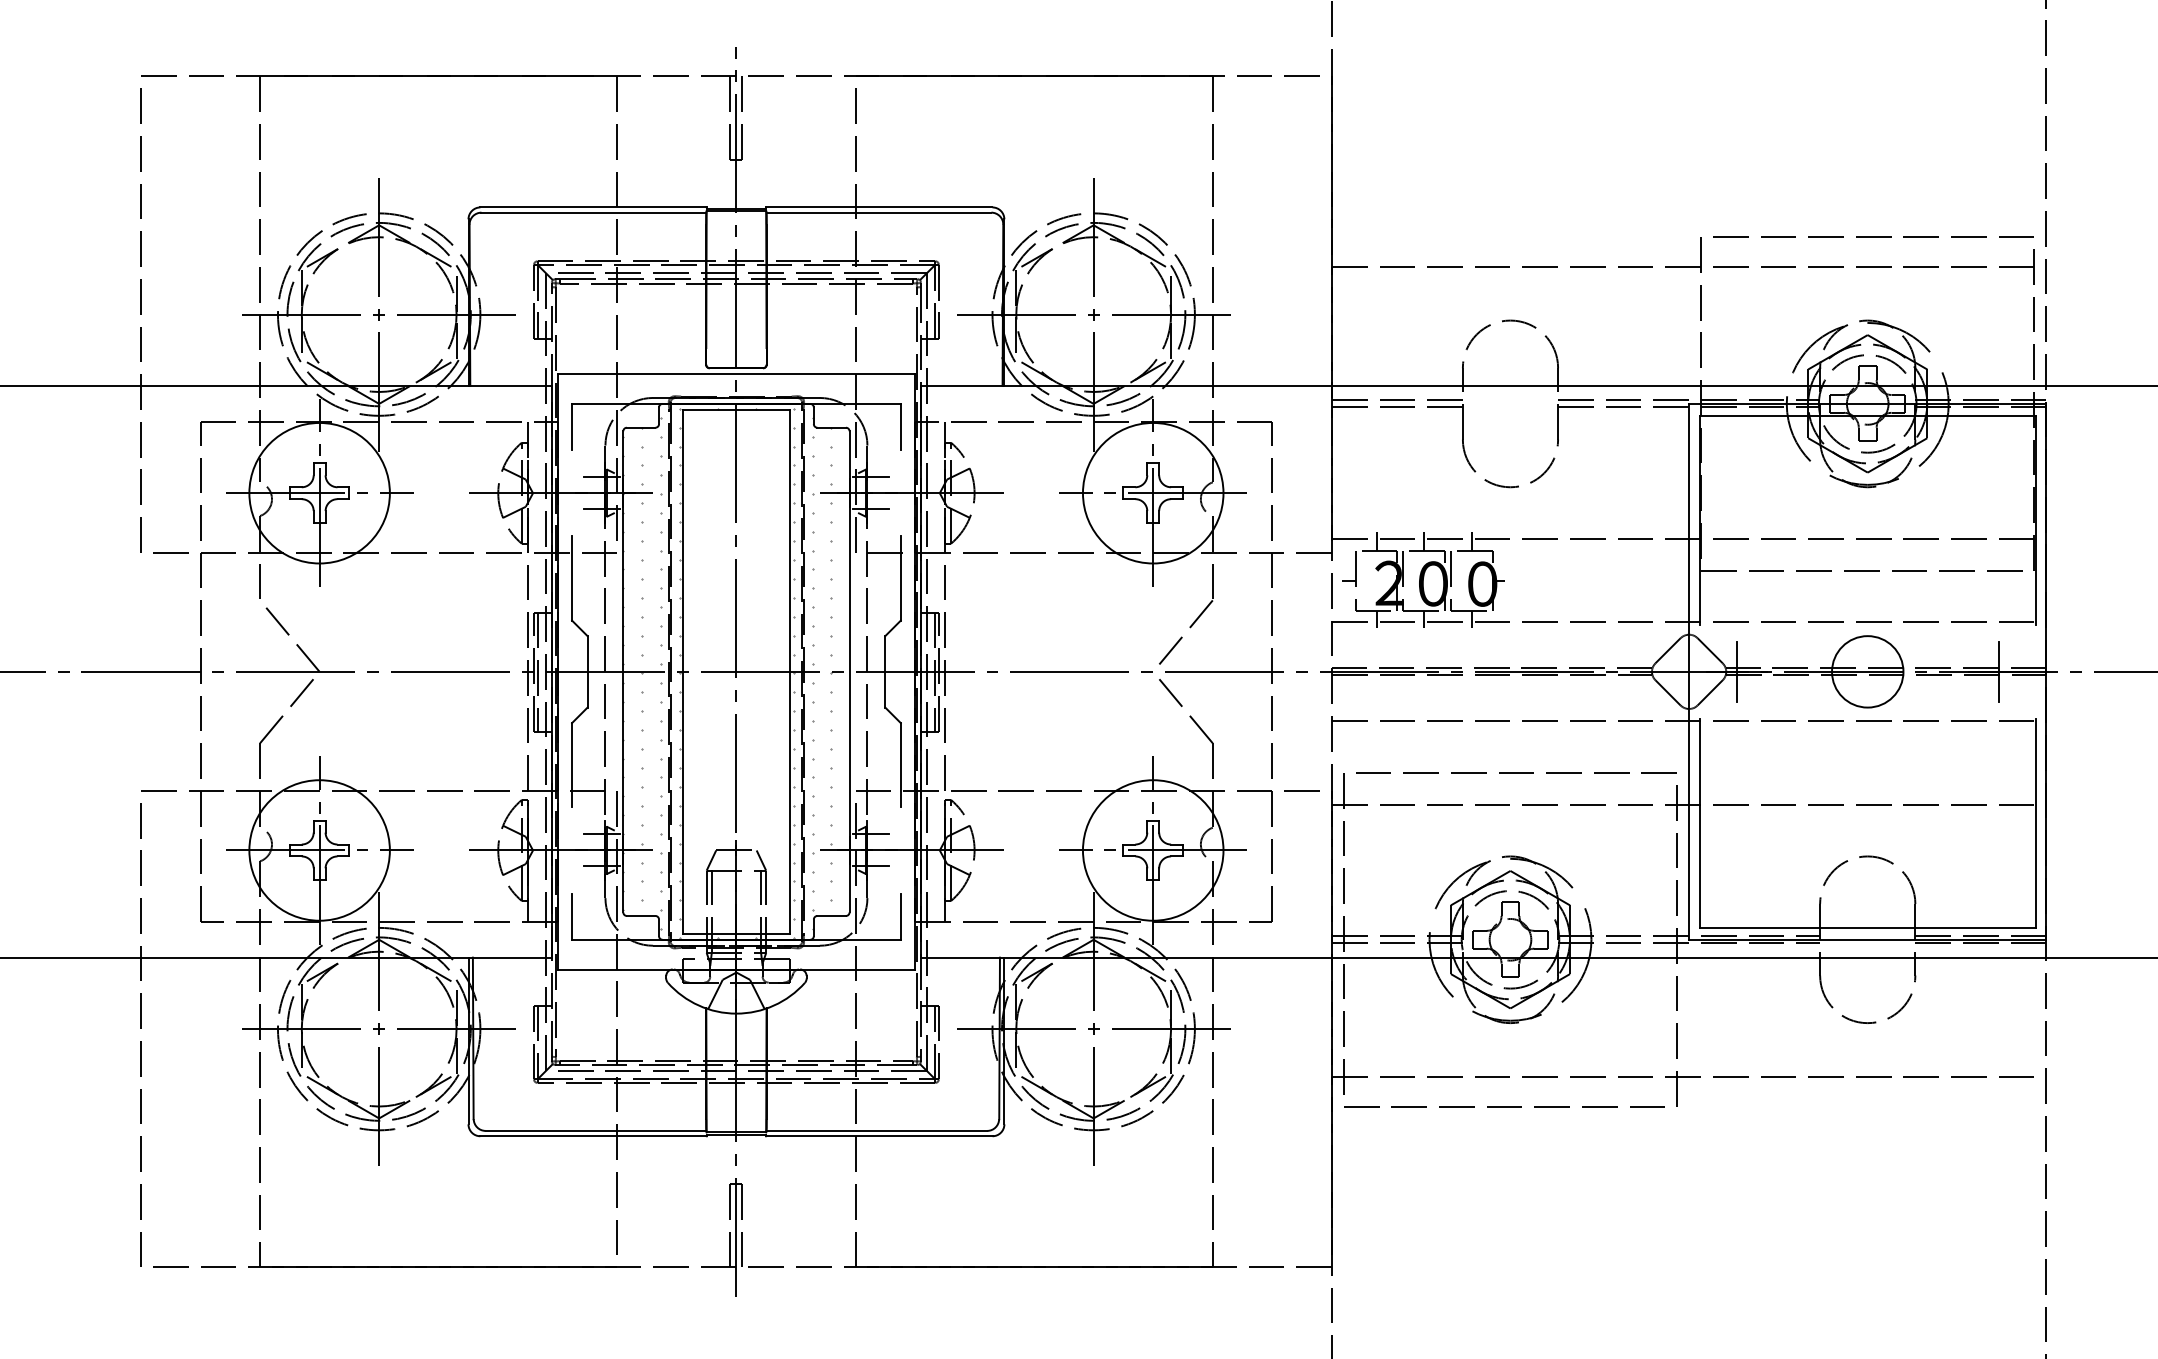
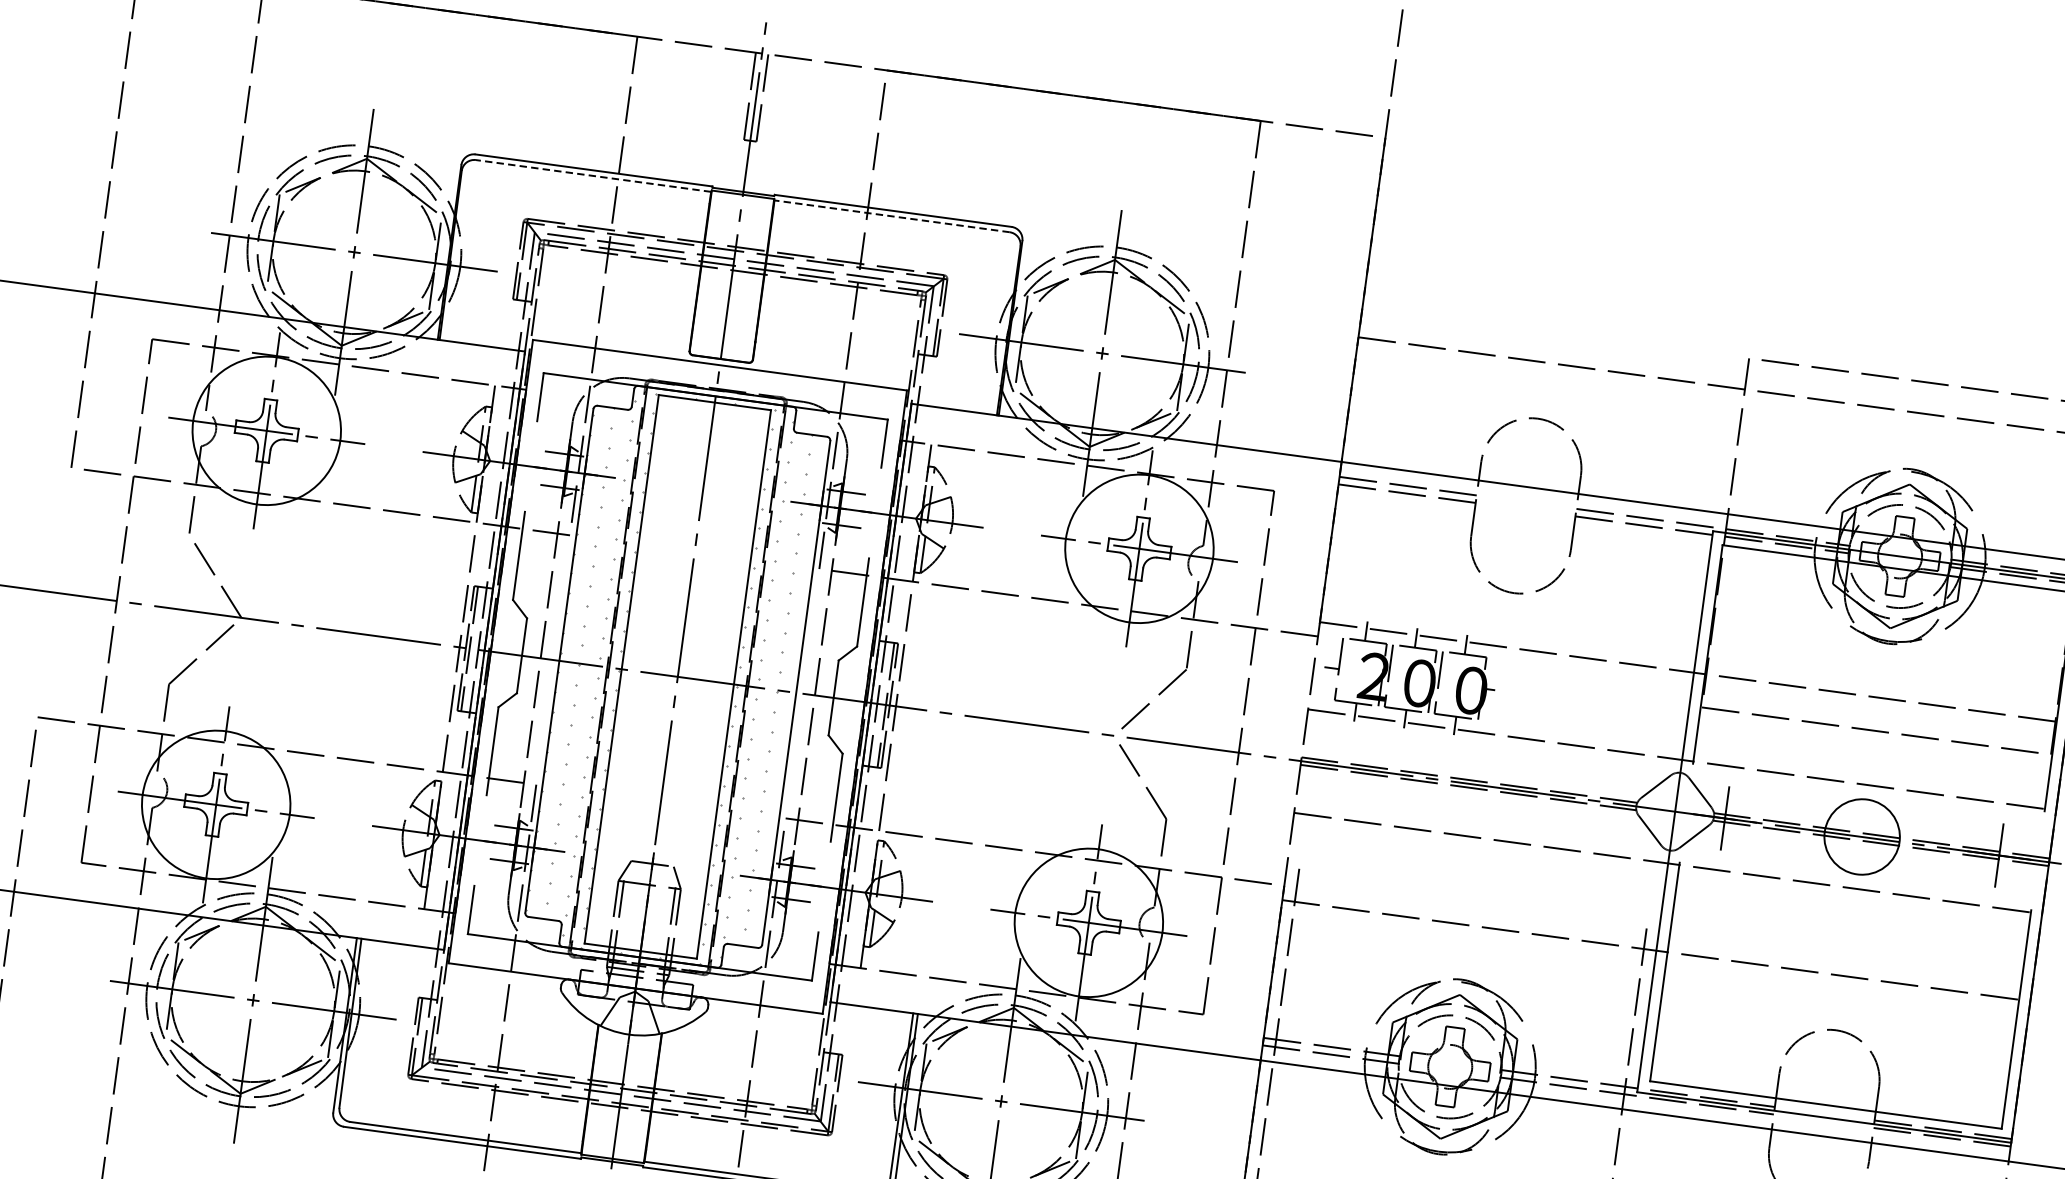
line: (593, 212) -> (593, 175), solid -> dashed
line: (878, 212) -> (891, 216), solid -> dashed
line: (1516, 772) -> (1480, 892), removed

